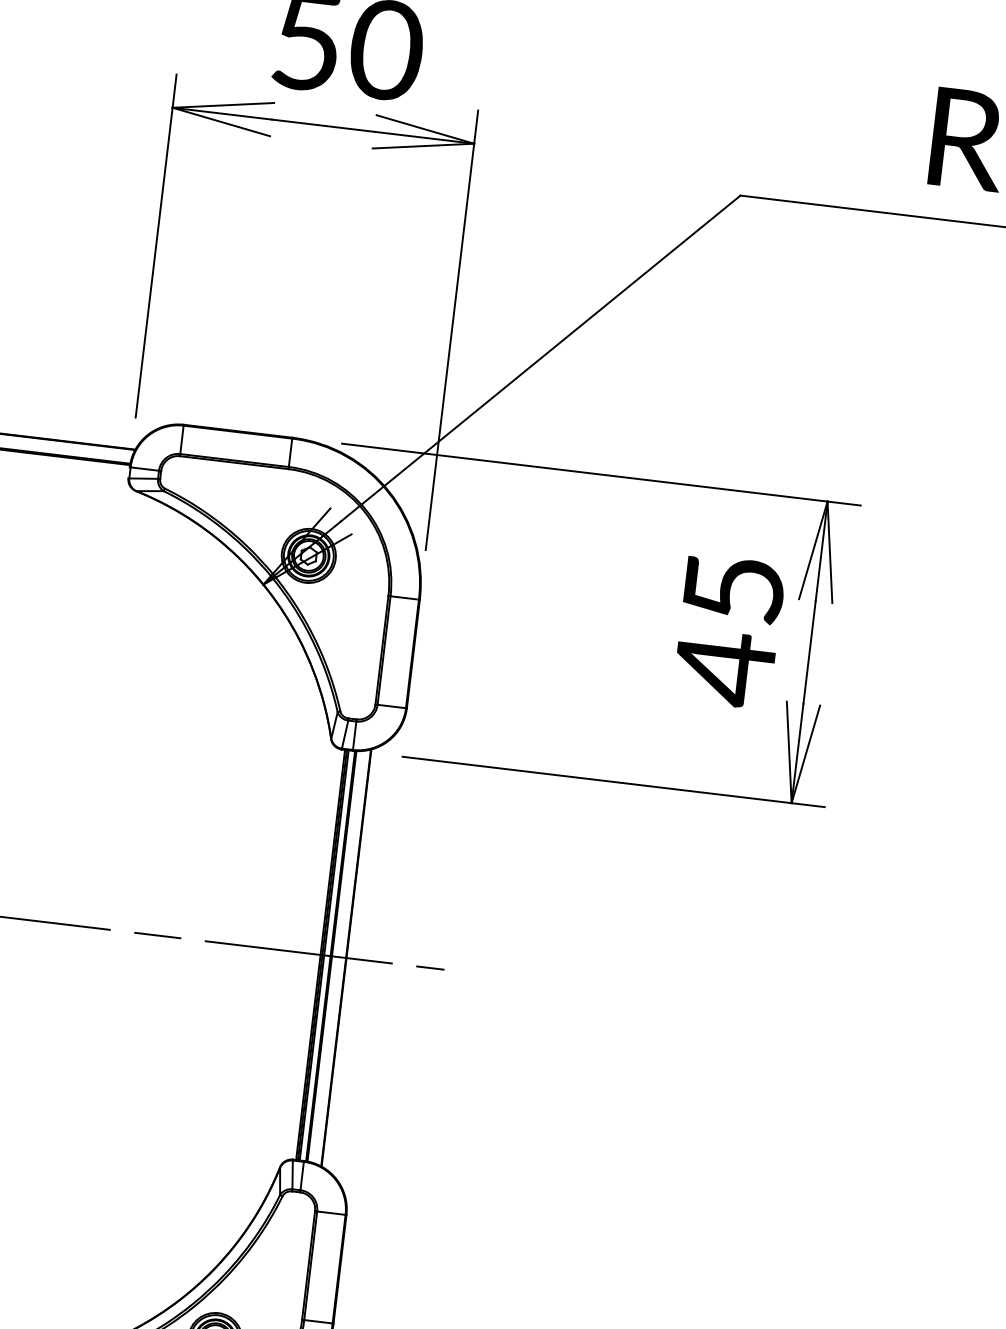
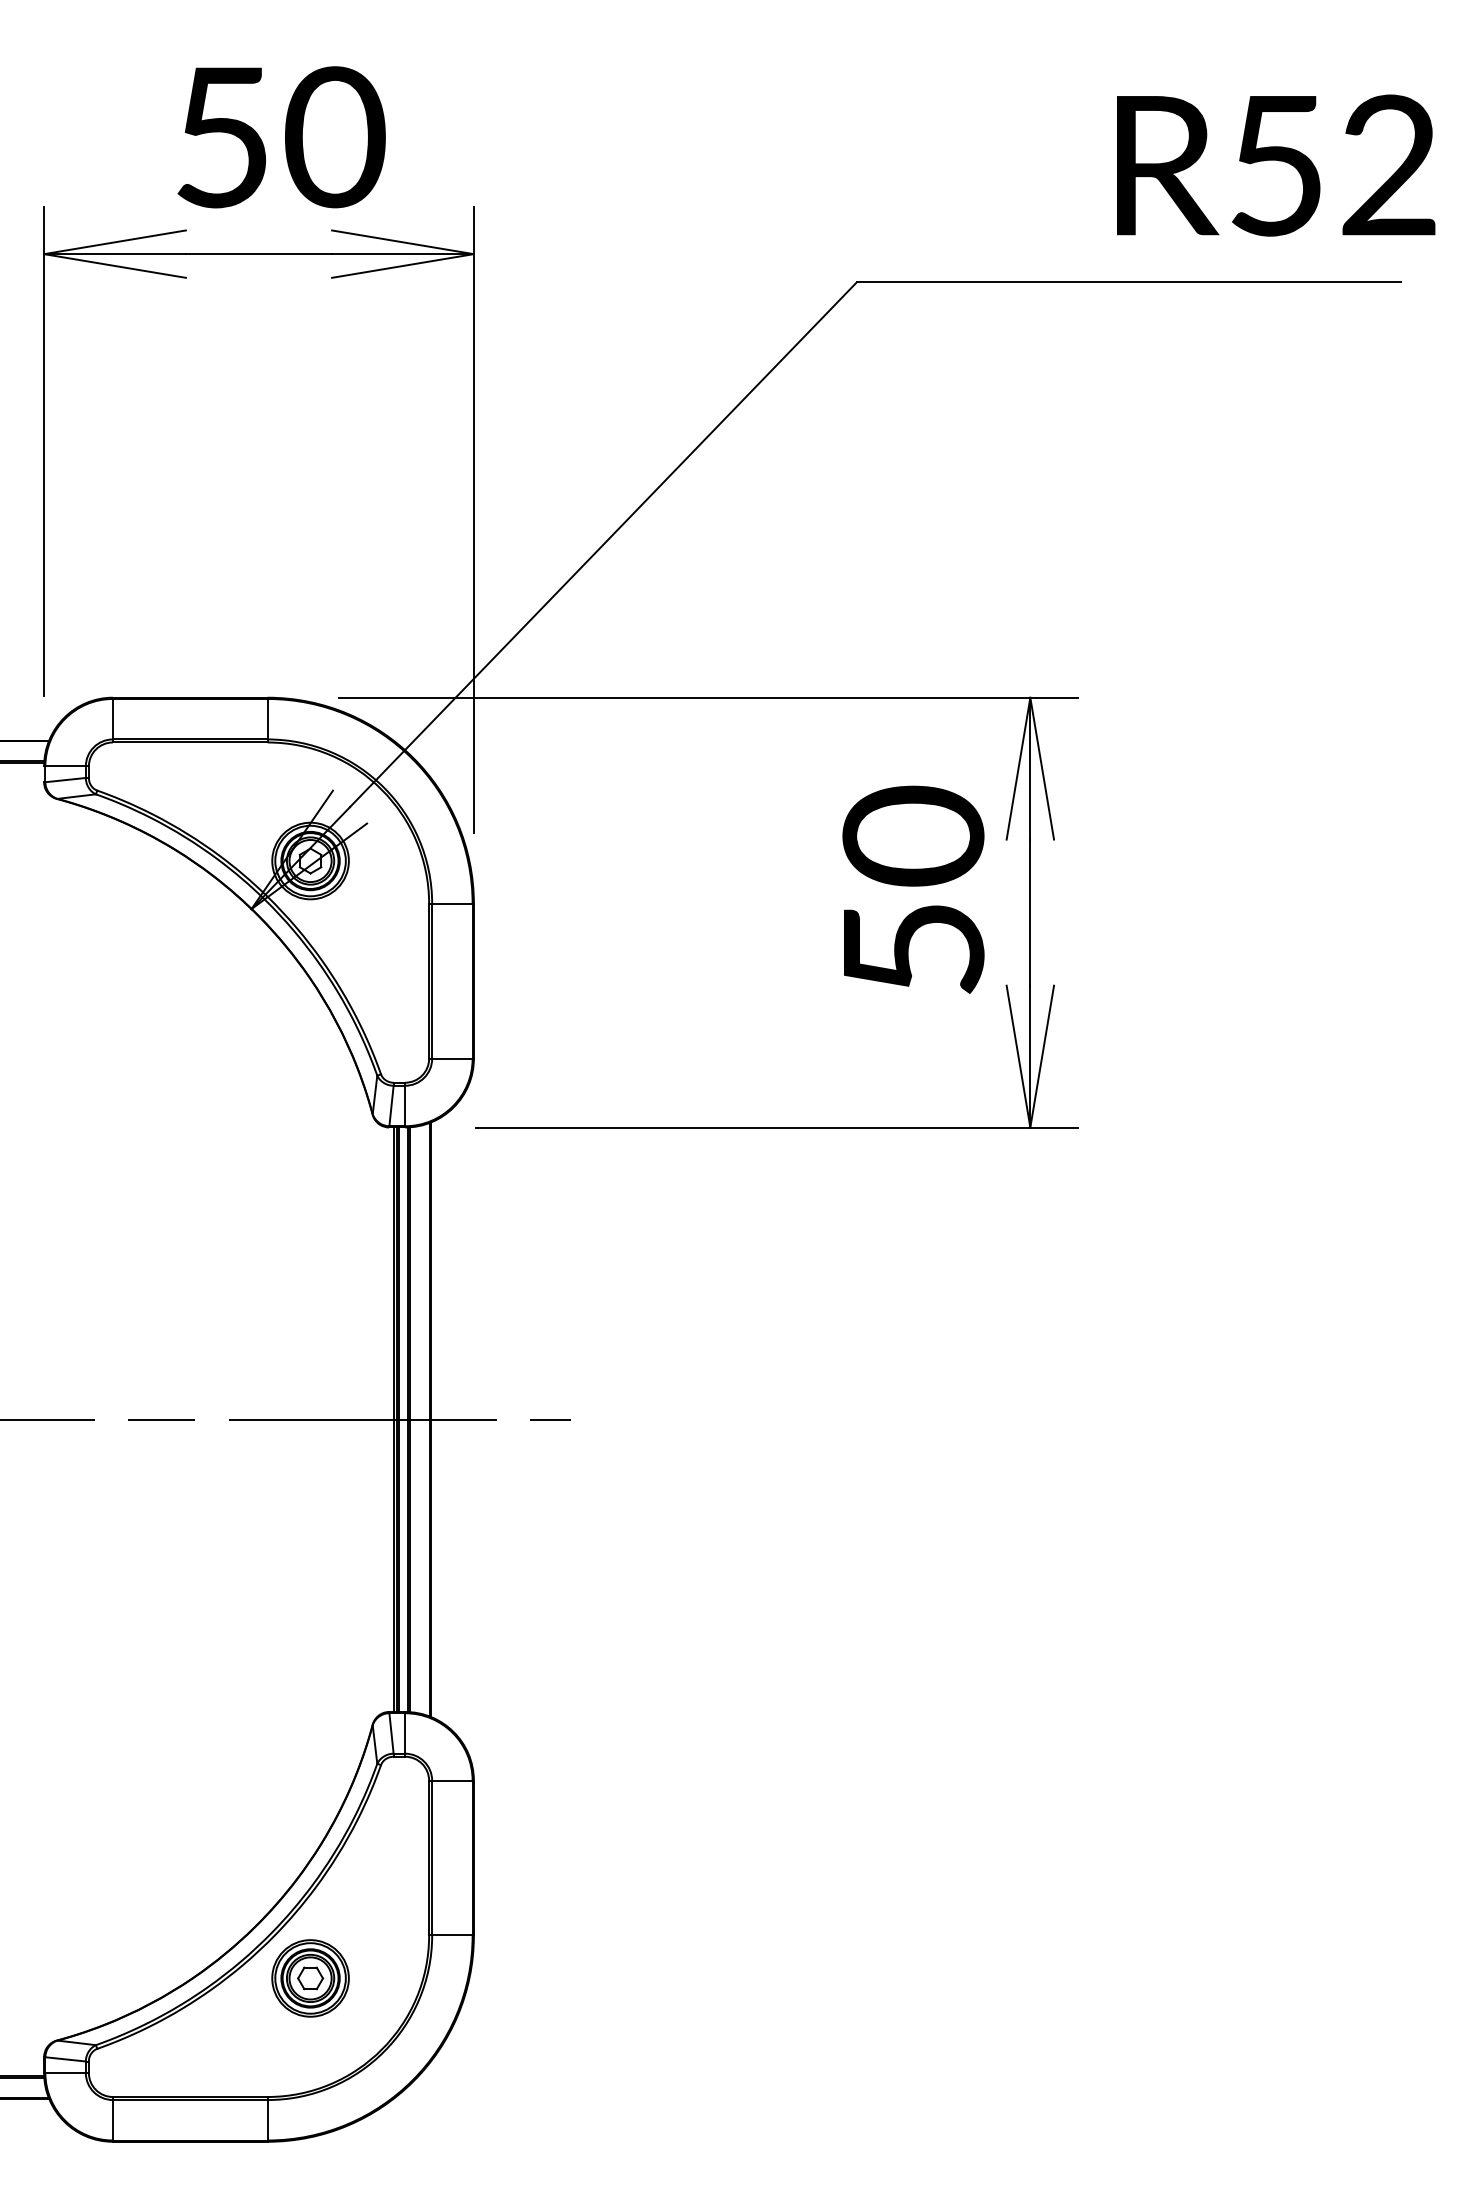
text: (729, 629) -> (913, 893), 45 -> 50

